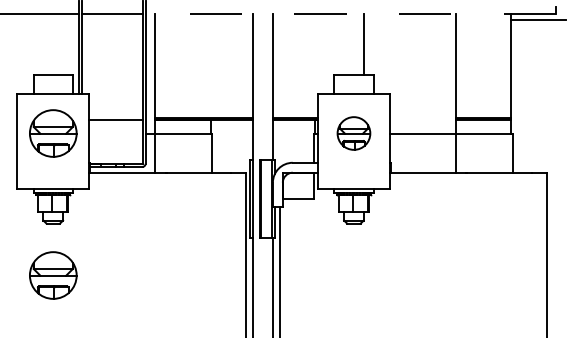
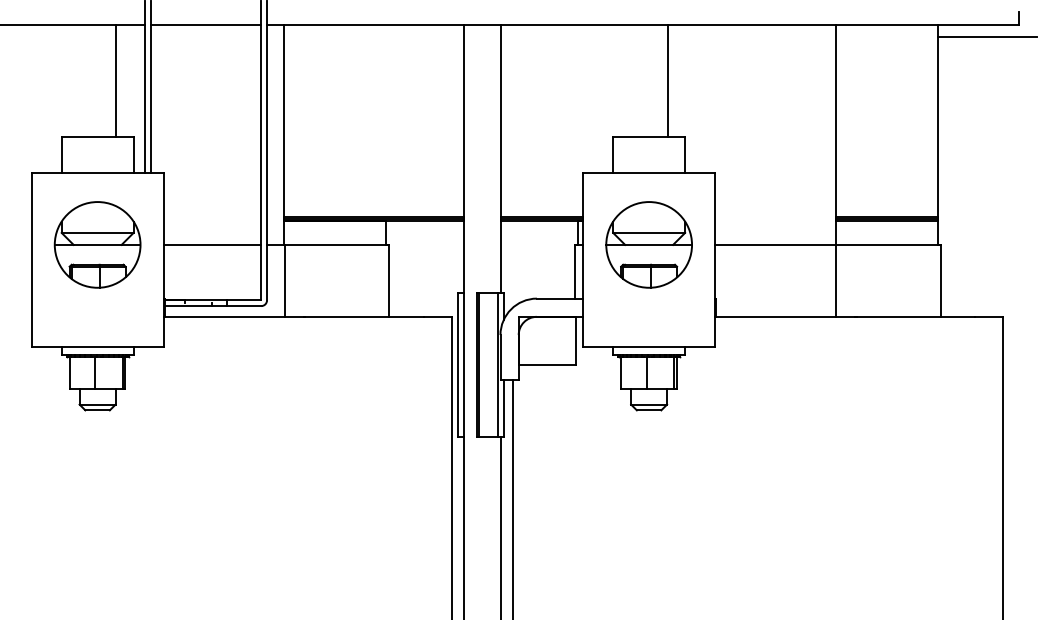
line: (350, 13) -> (642, 24), dashed -> solid
line: (63, 43) -> (116, 79), added
line: (115, 119) -> (211, 244), moved
part: (353, 133) -> (648, 244), size x1.43
part: (53, 275) -> (98, 505), removed

